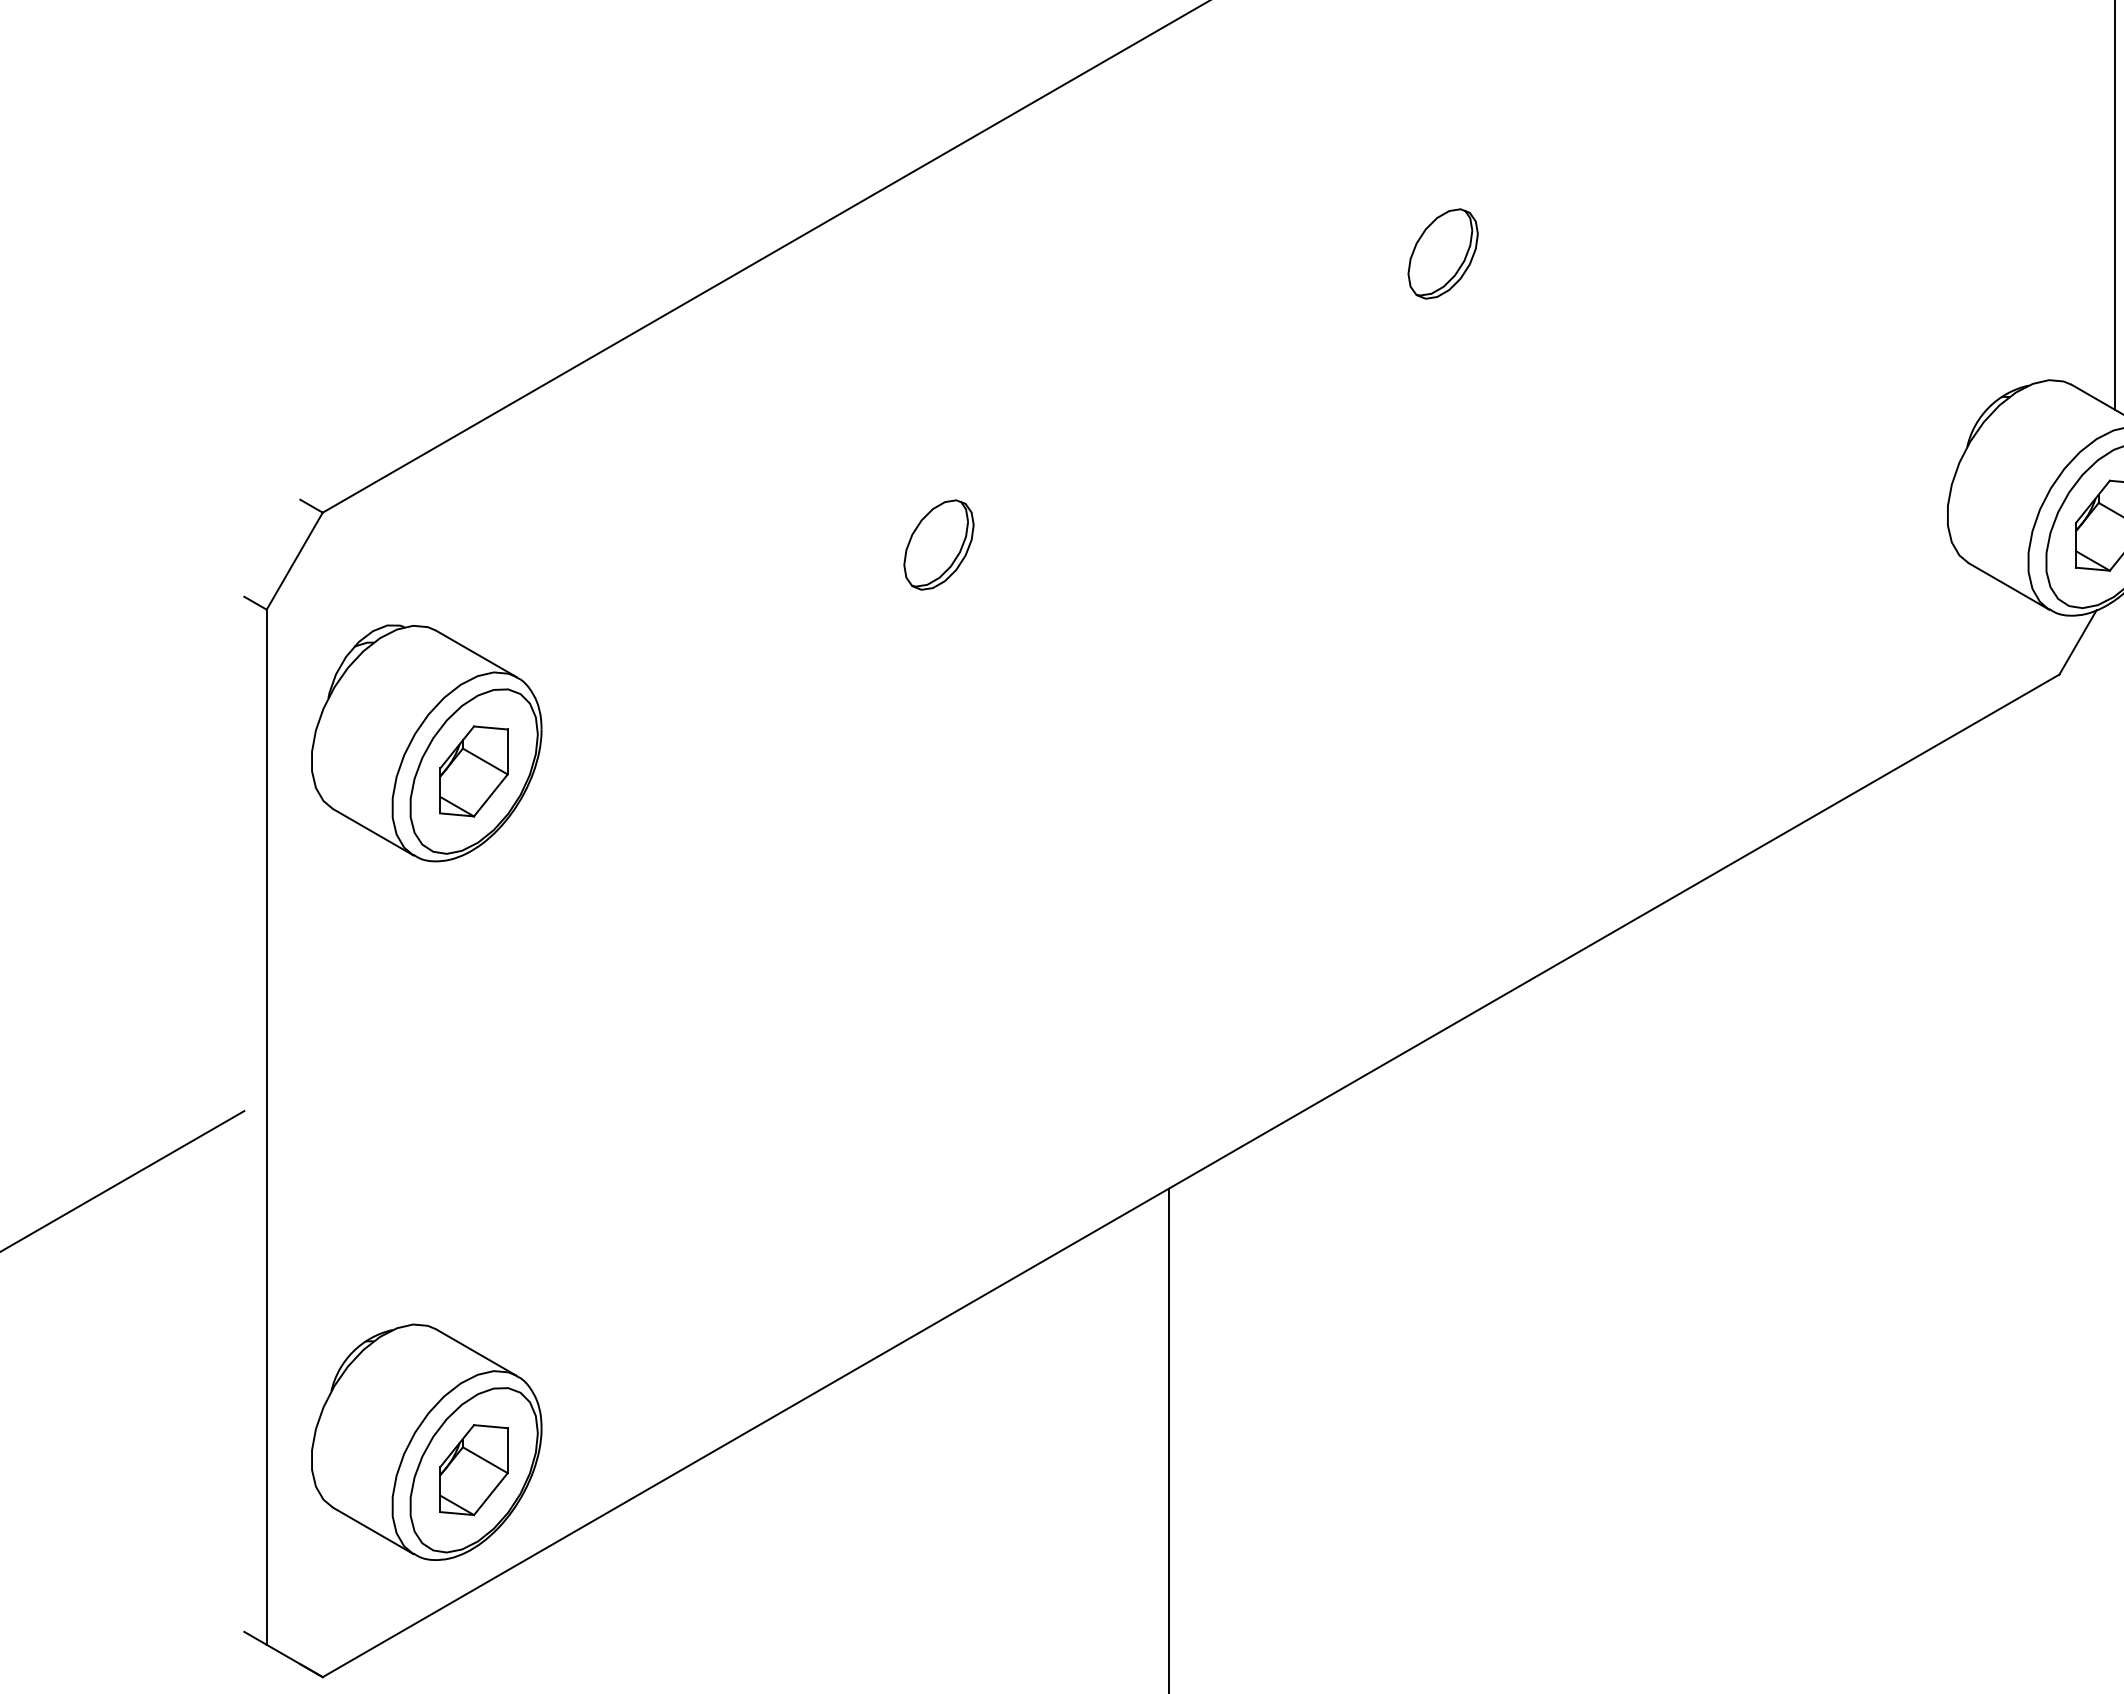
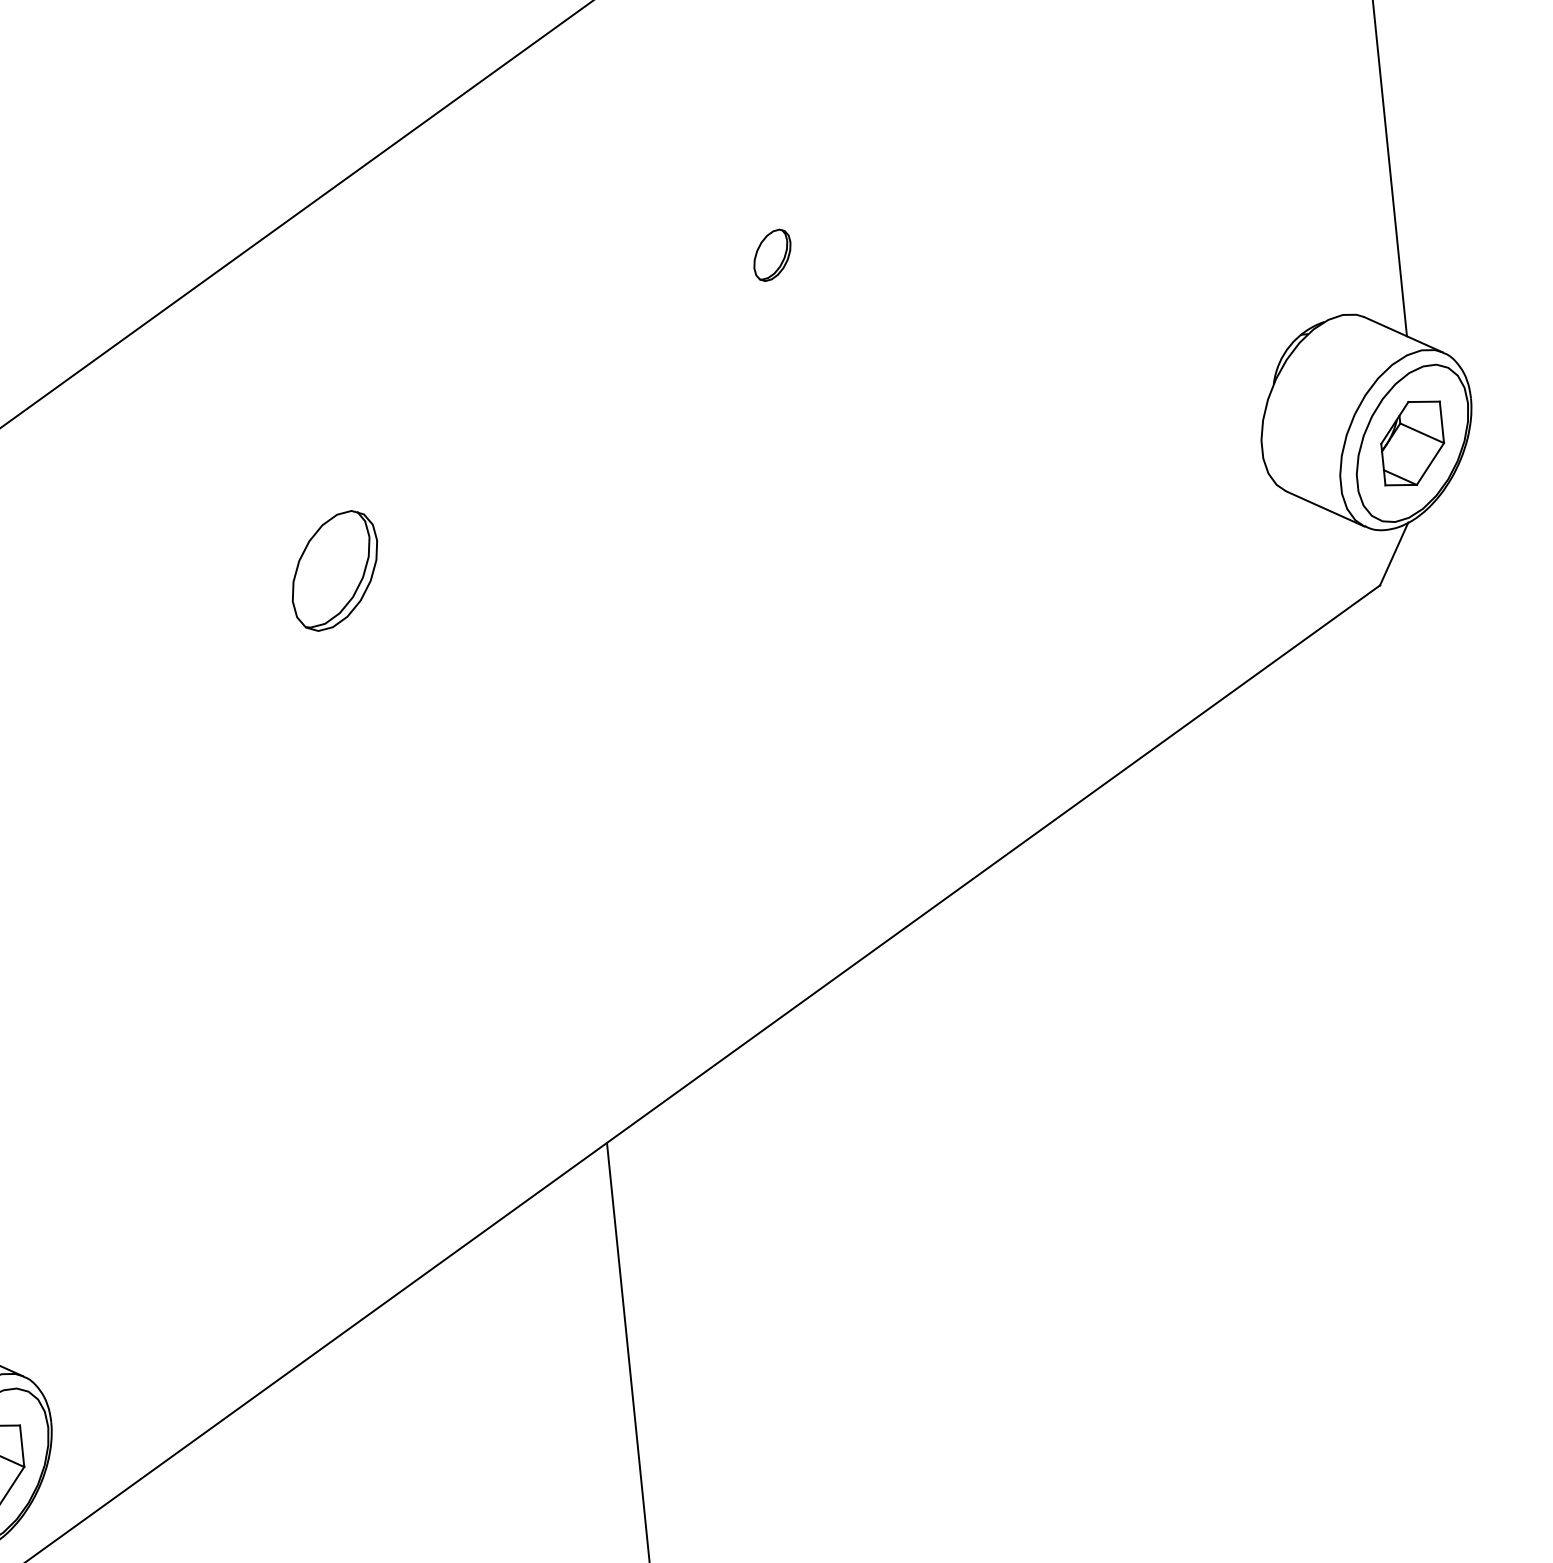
part: (1442, 253) -> (771, 254), size x0.6
part: (938, 544) -> (334, 570), size x1.4

